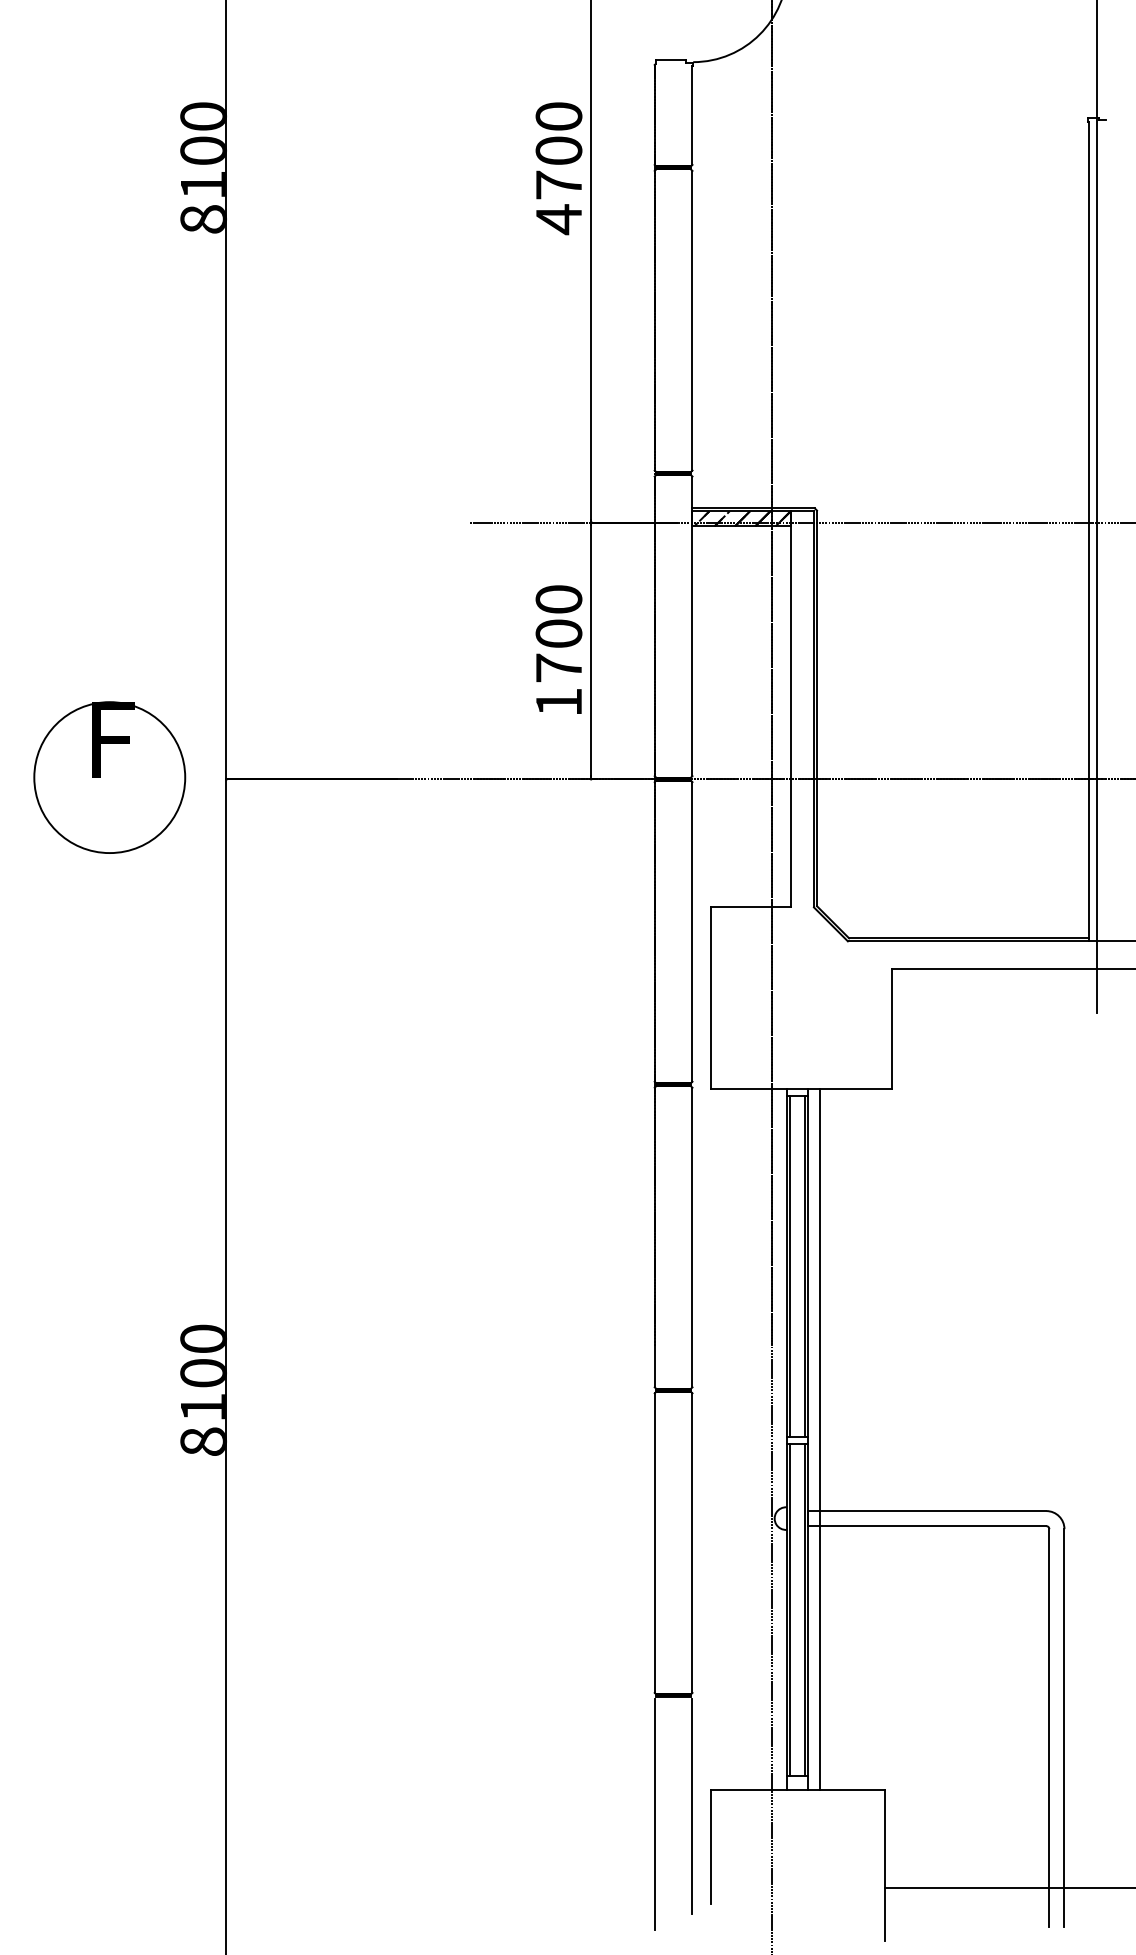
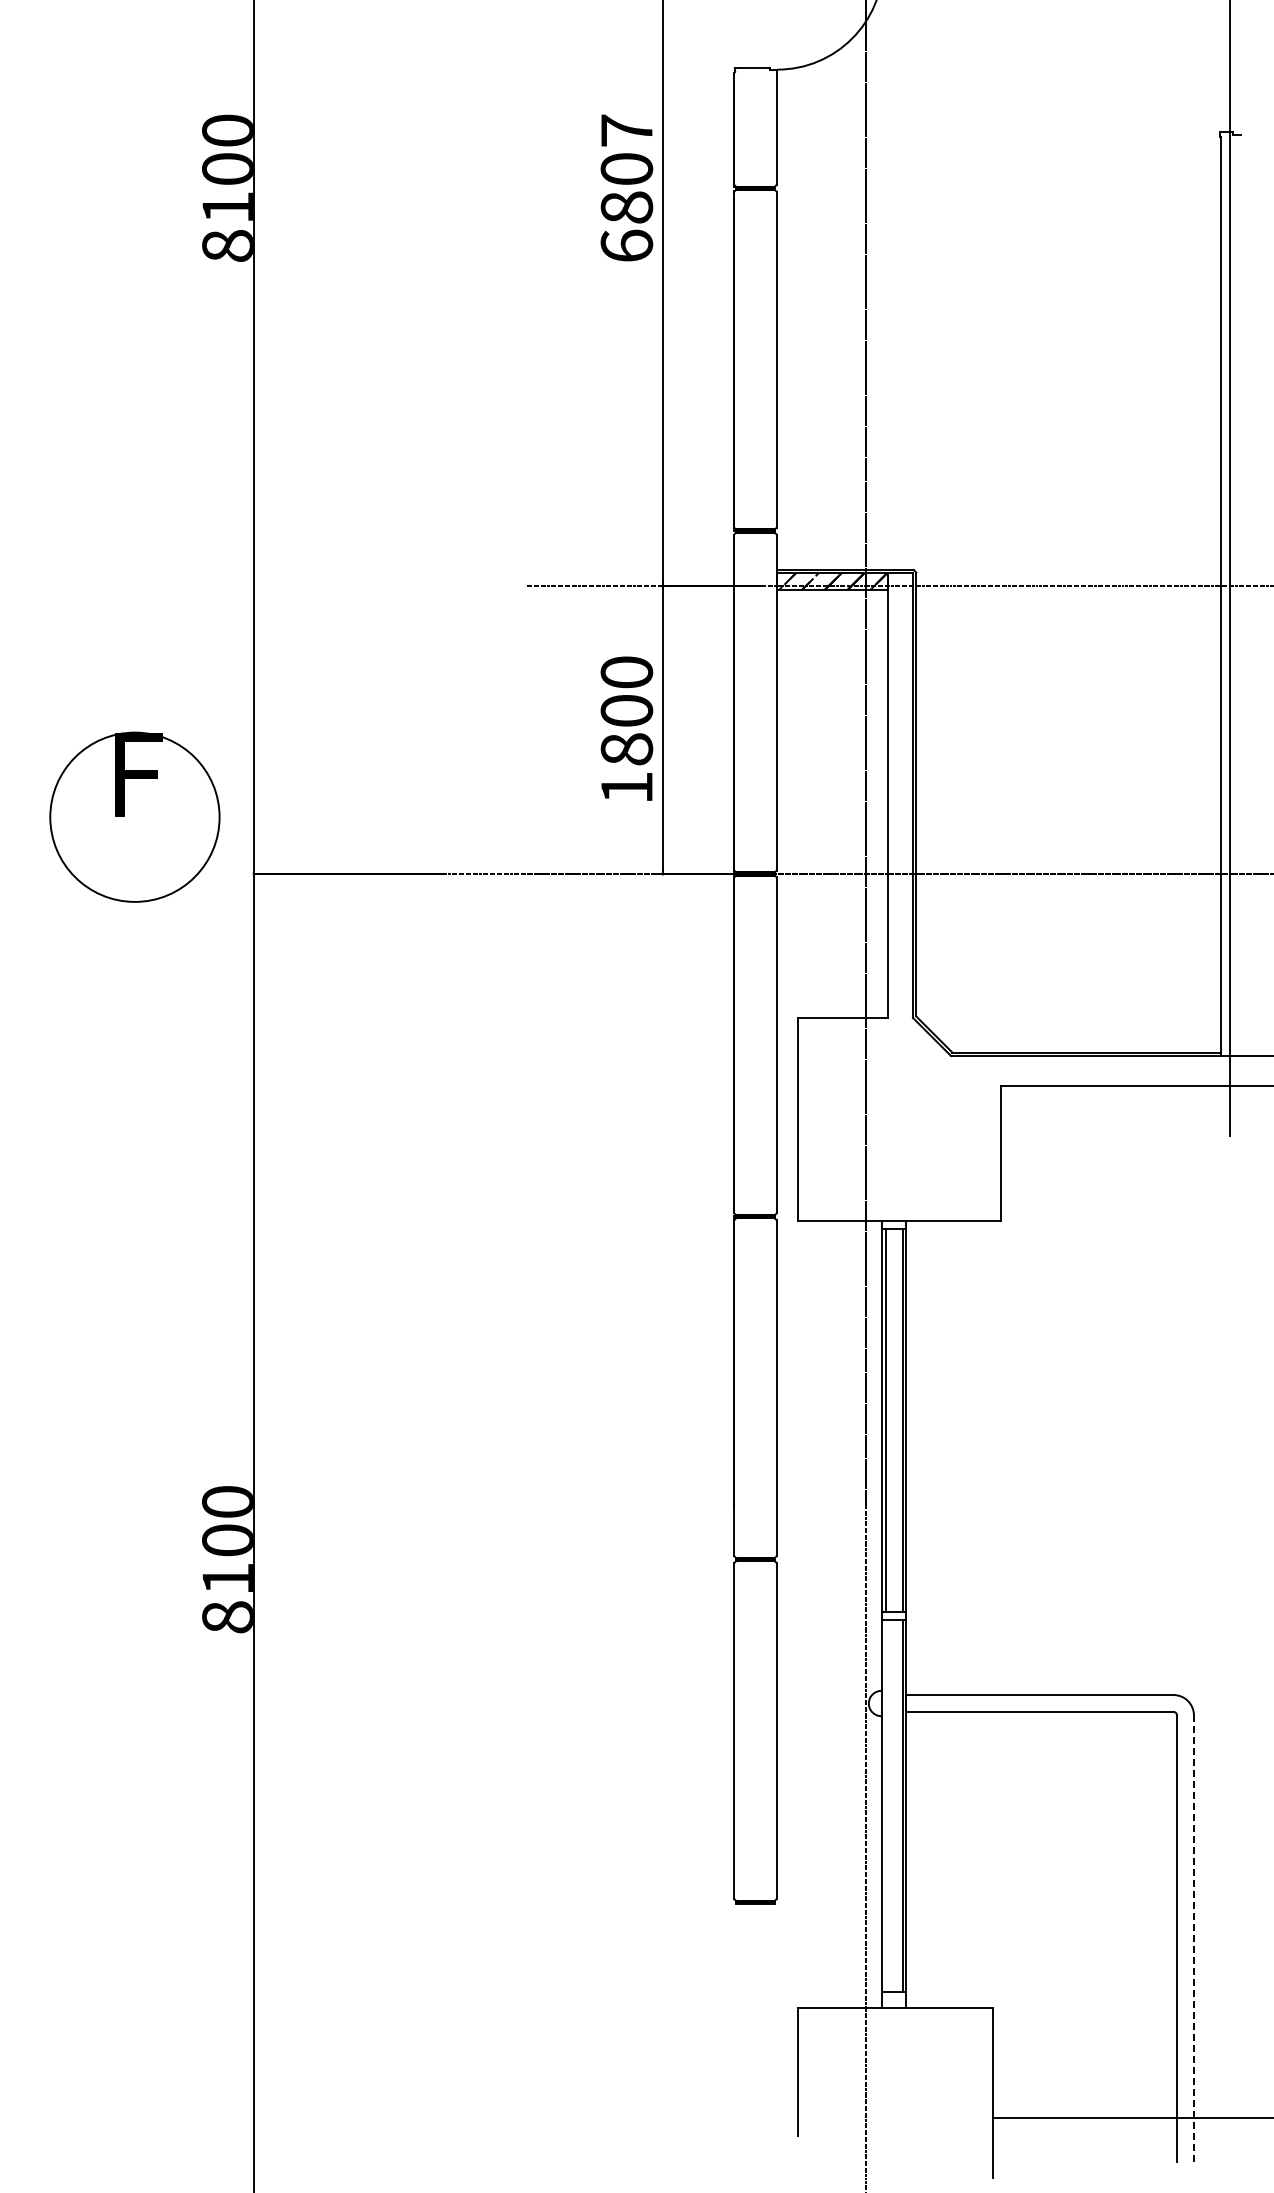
text: (558, 168) -> (626, 188), 4700 -> 6807
text: (558, 668) -> (626, 749), 1700 -> 1800
part: (109, 776) -> (134, 816), moved
line: (819, 1439) -> (919, 1614), removed
line: (789, 1610) -> (885, 1806), removed
line: (1064, 1728) -> (1193, 1938), solid -> dashed
line: (692, 1806) -> (776, 2026), removed
line: (654, 1813) -> (734, 2034), removed

